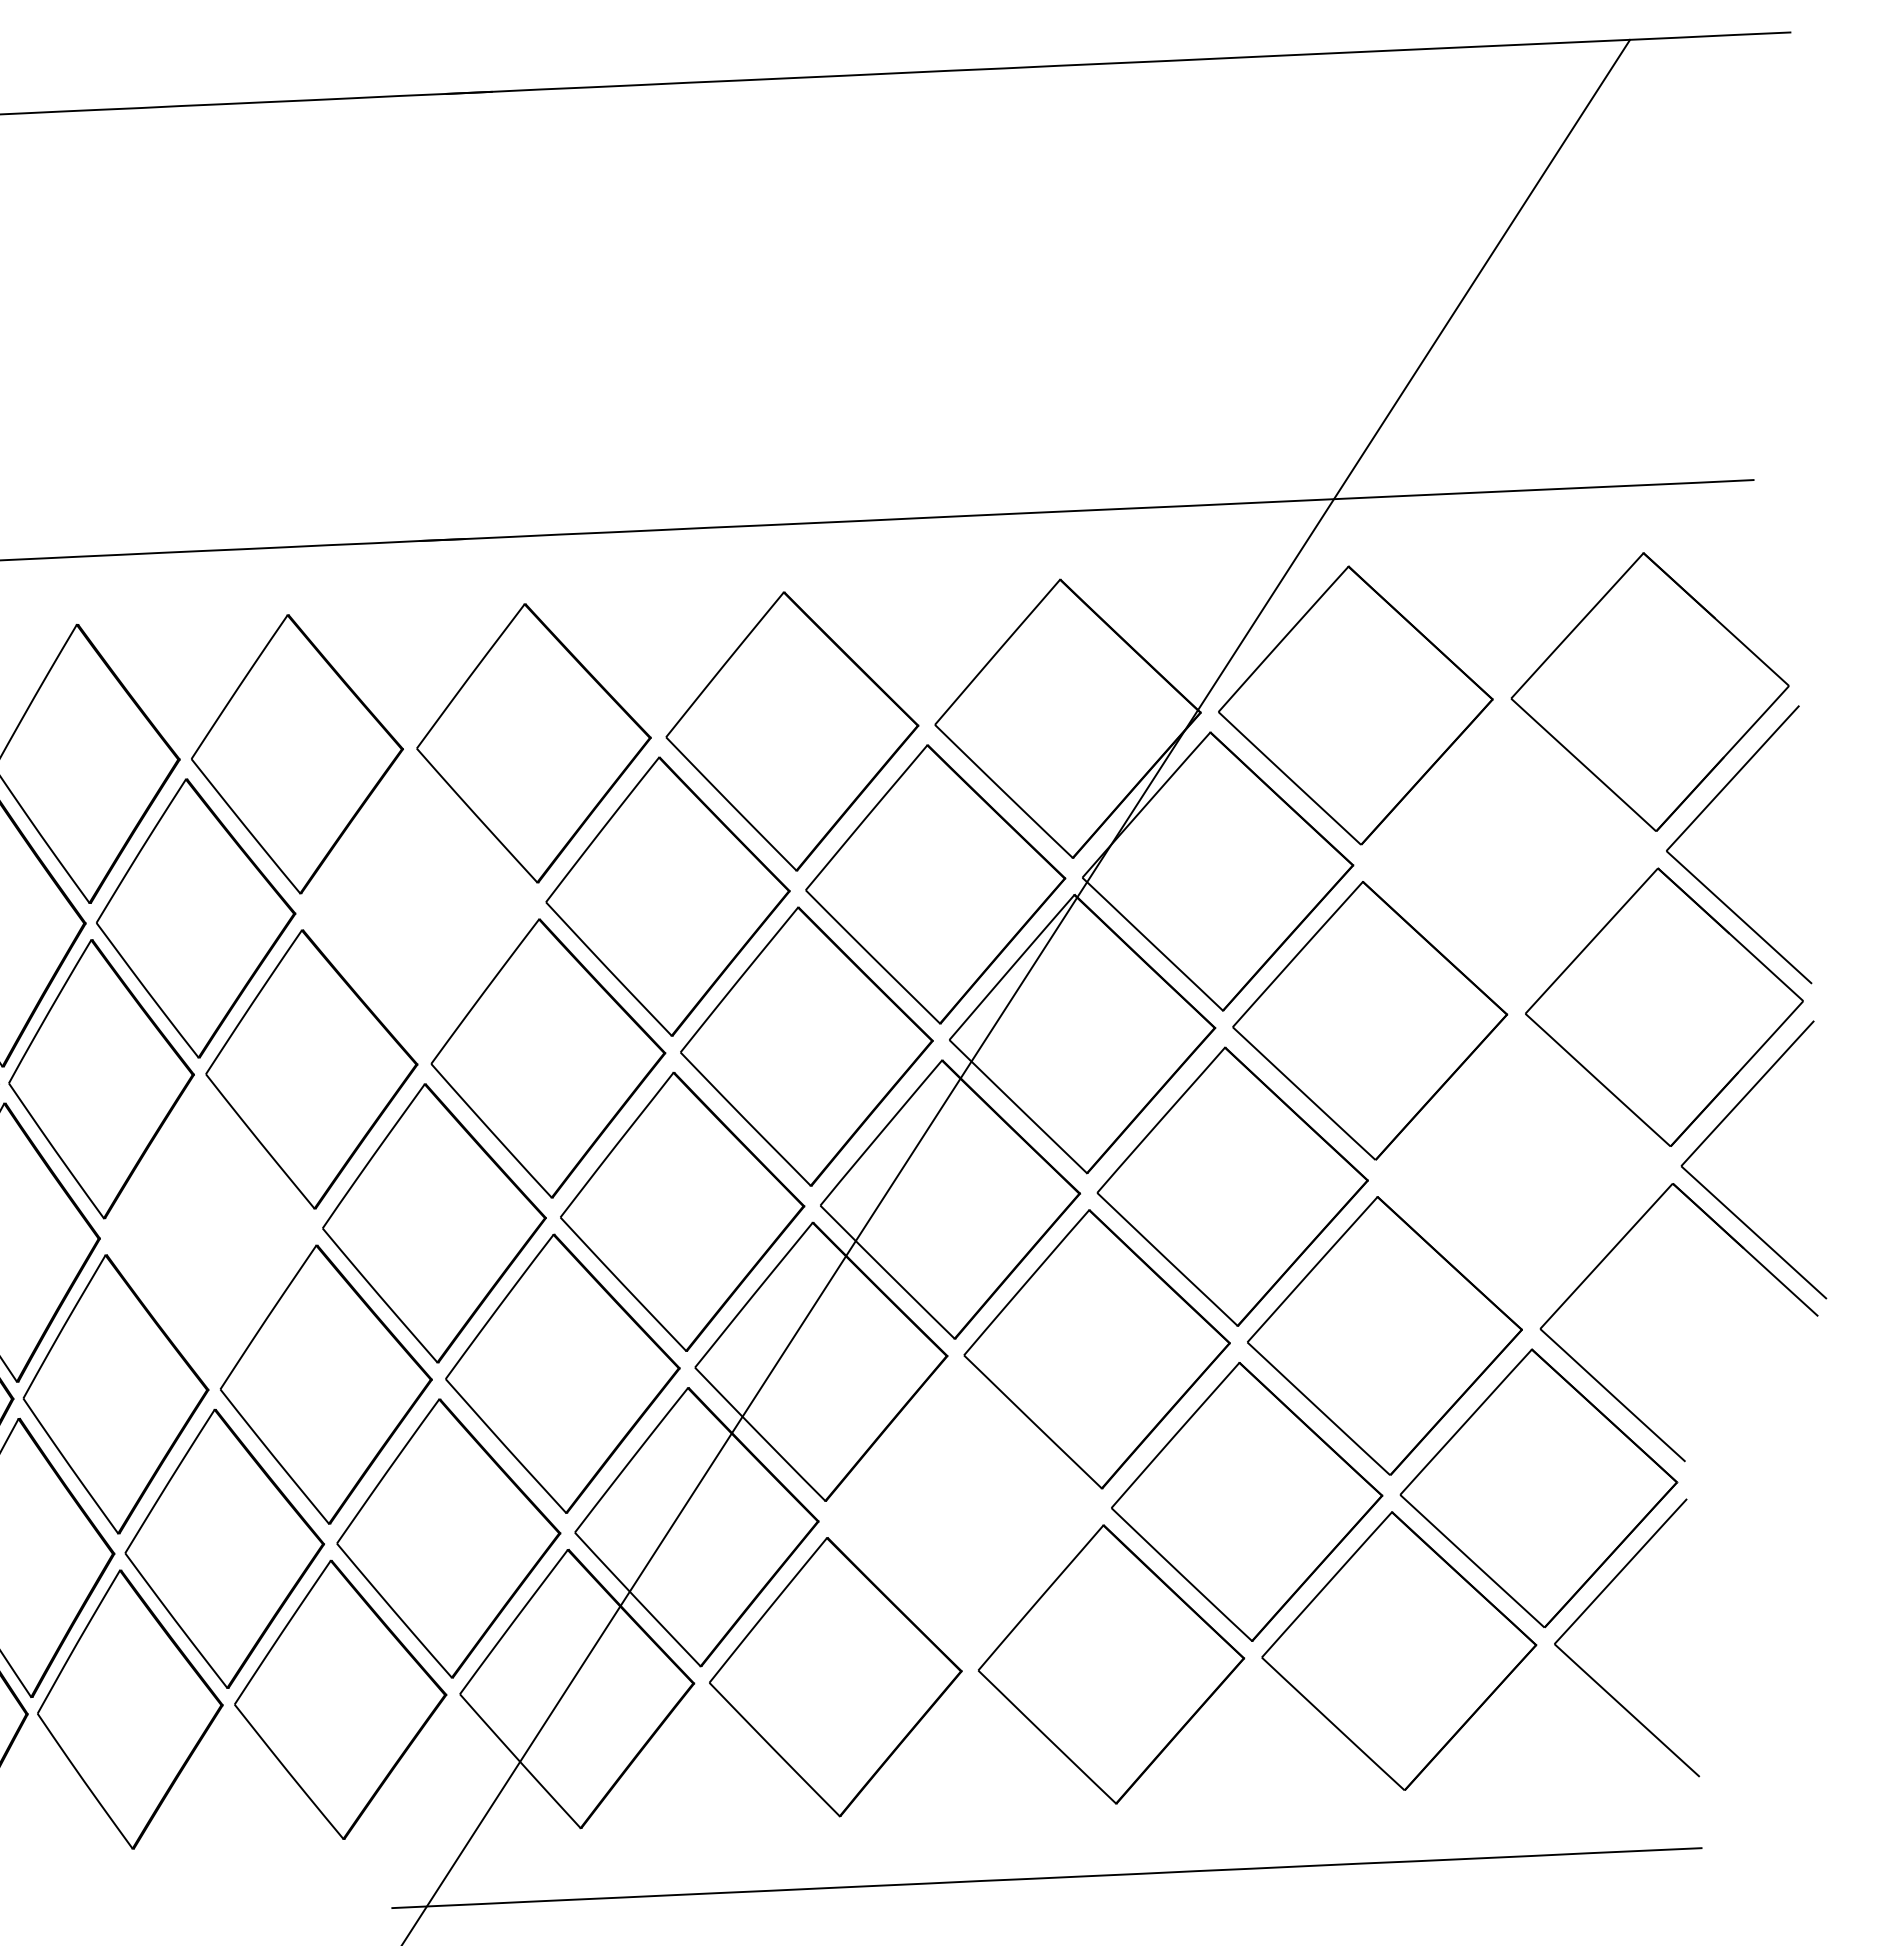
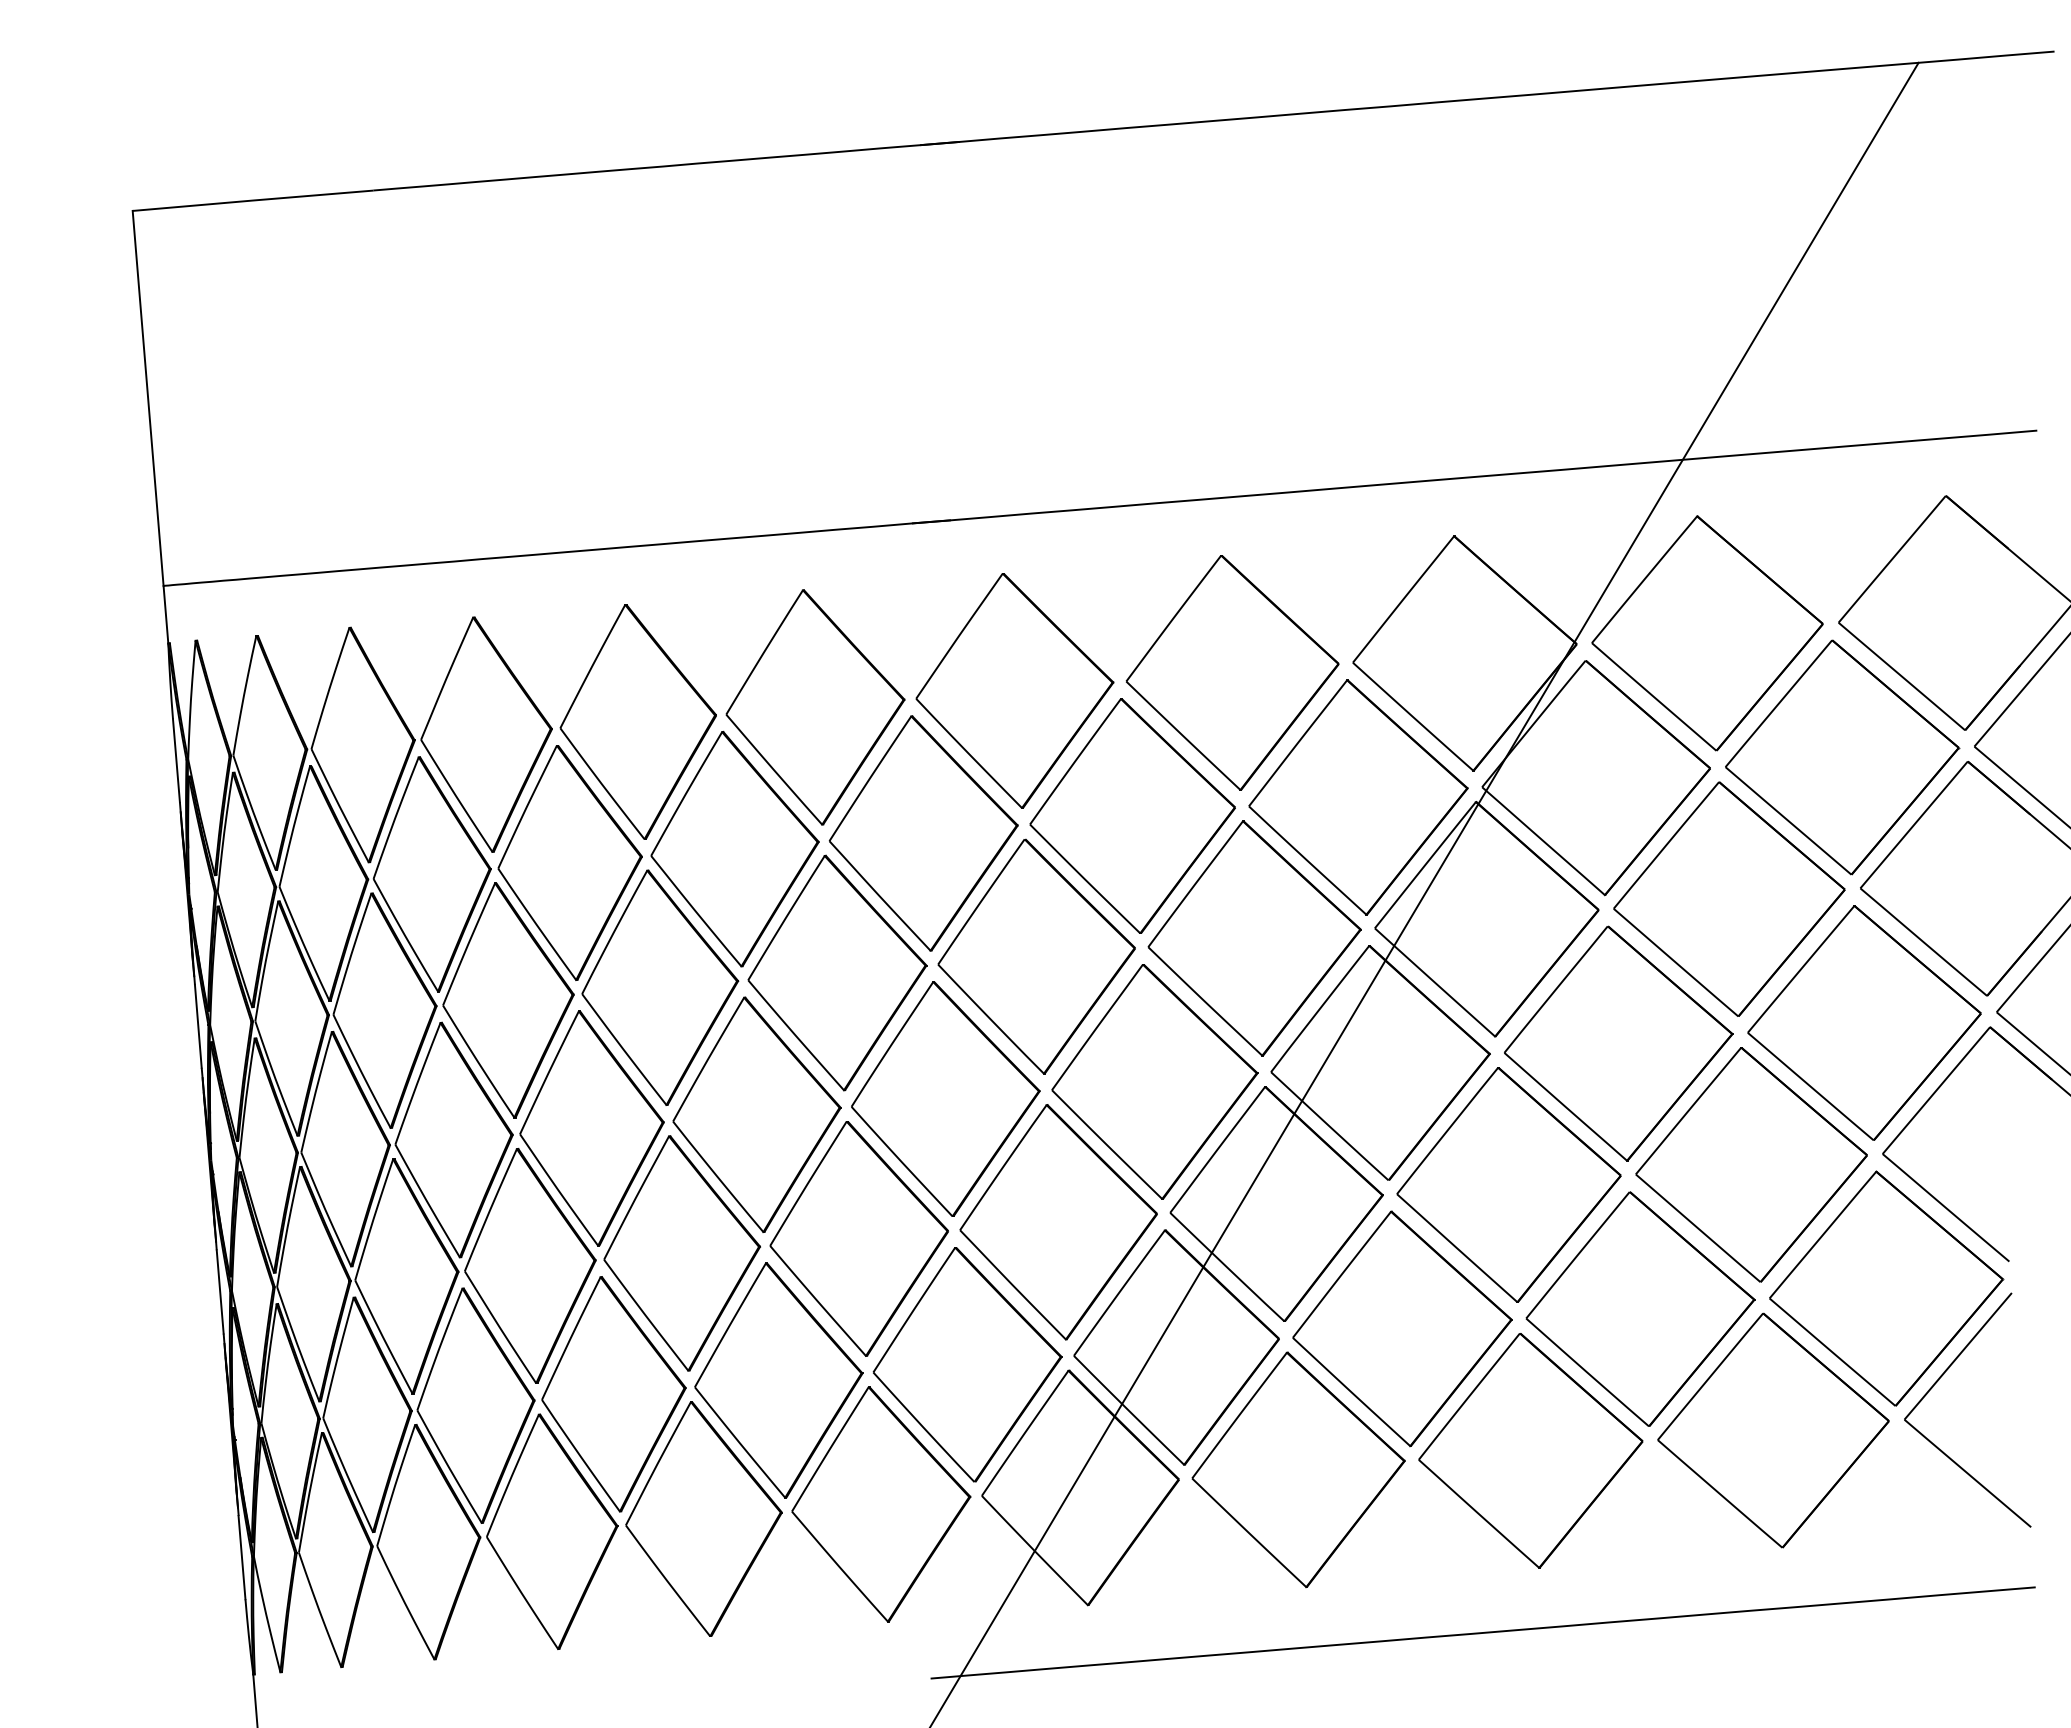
part: (1509, 858) -> (1842, 757), added
part: (419, 908) -> (923, 833), added
part: (1524, 1172) -> (1864, 1022), added
part: (209, 1233) -> (756, 1114), added
part: (964, 1514) -> (1402, 1328), added

